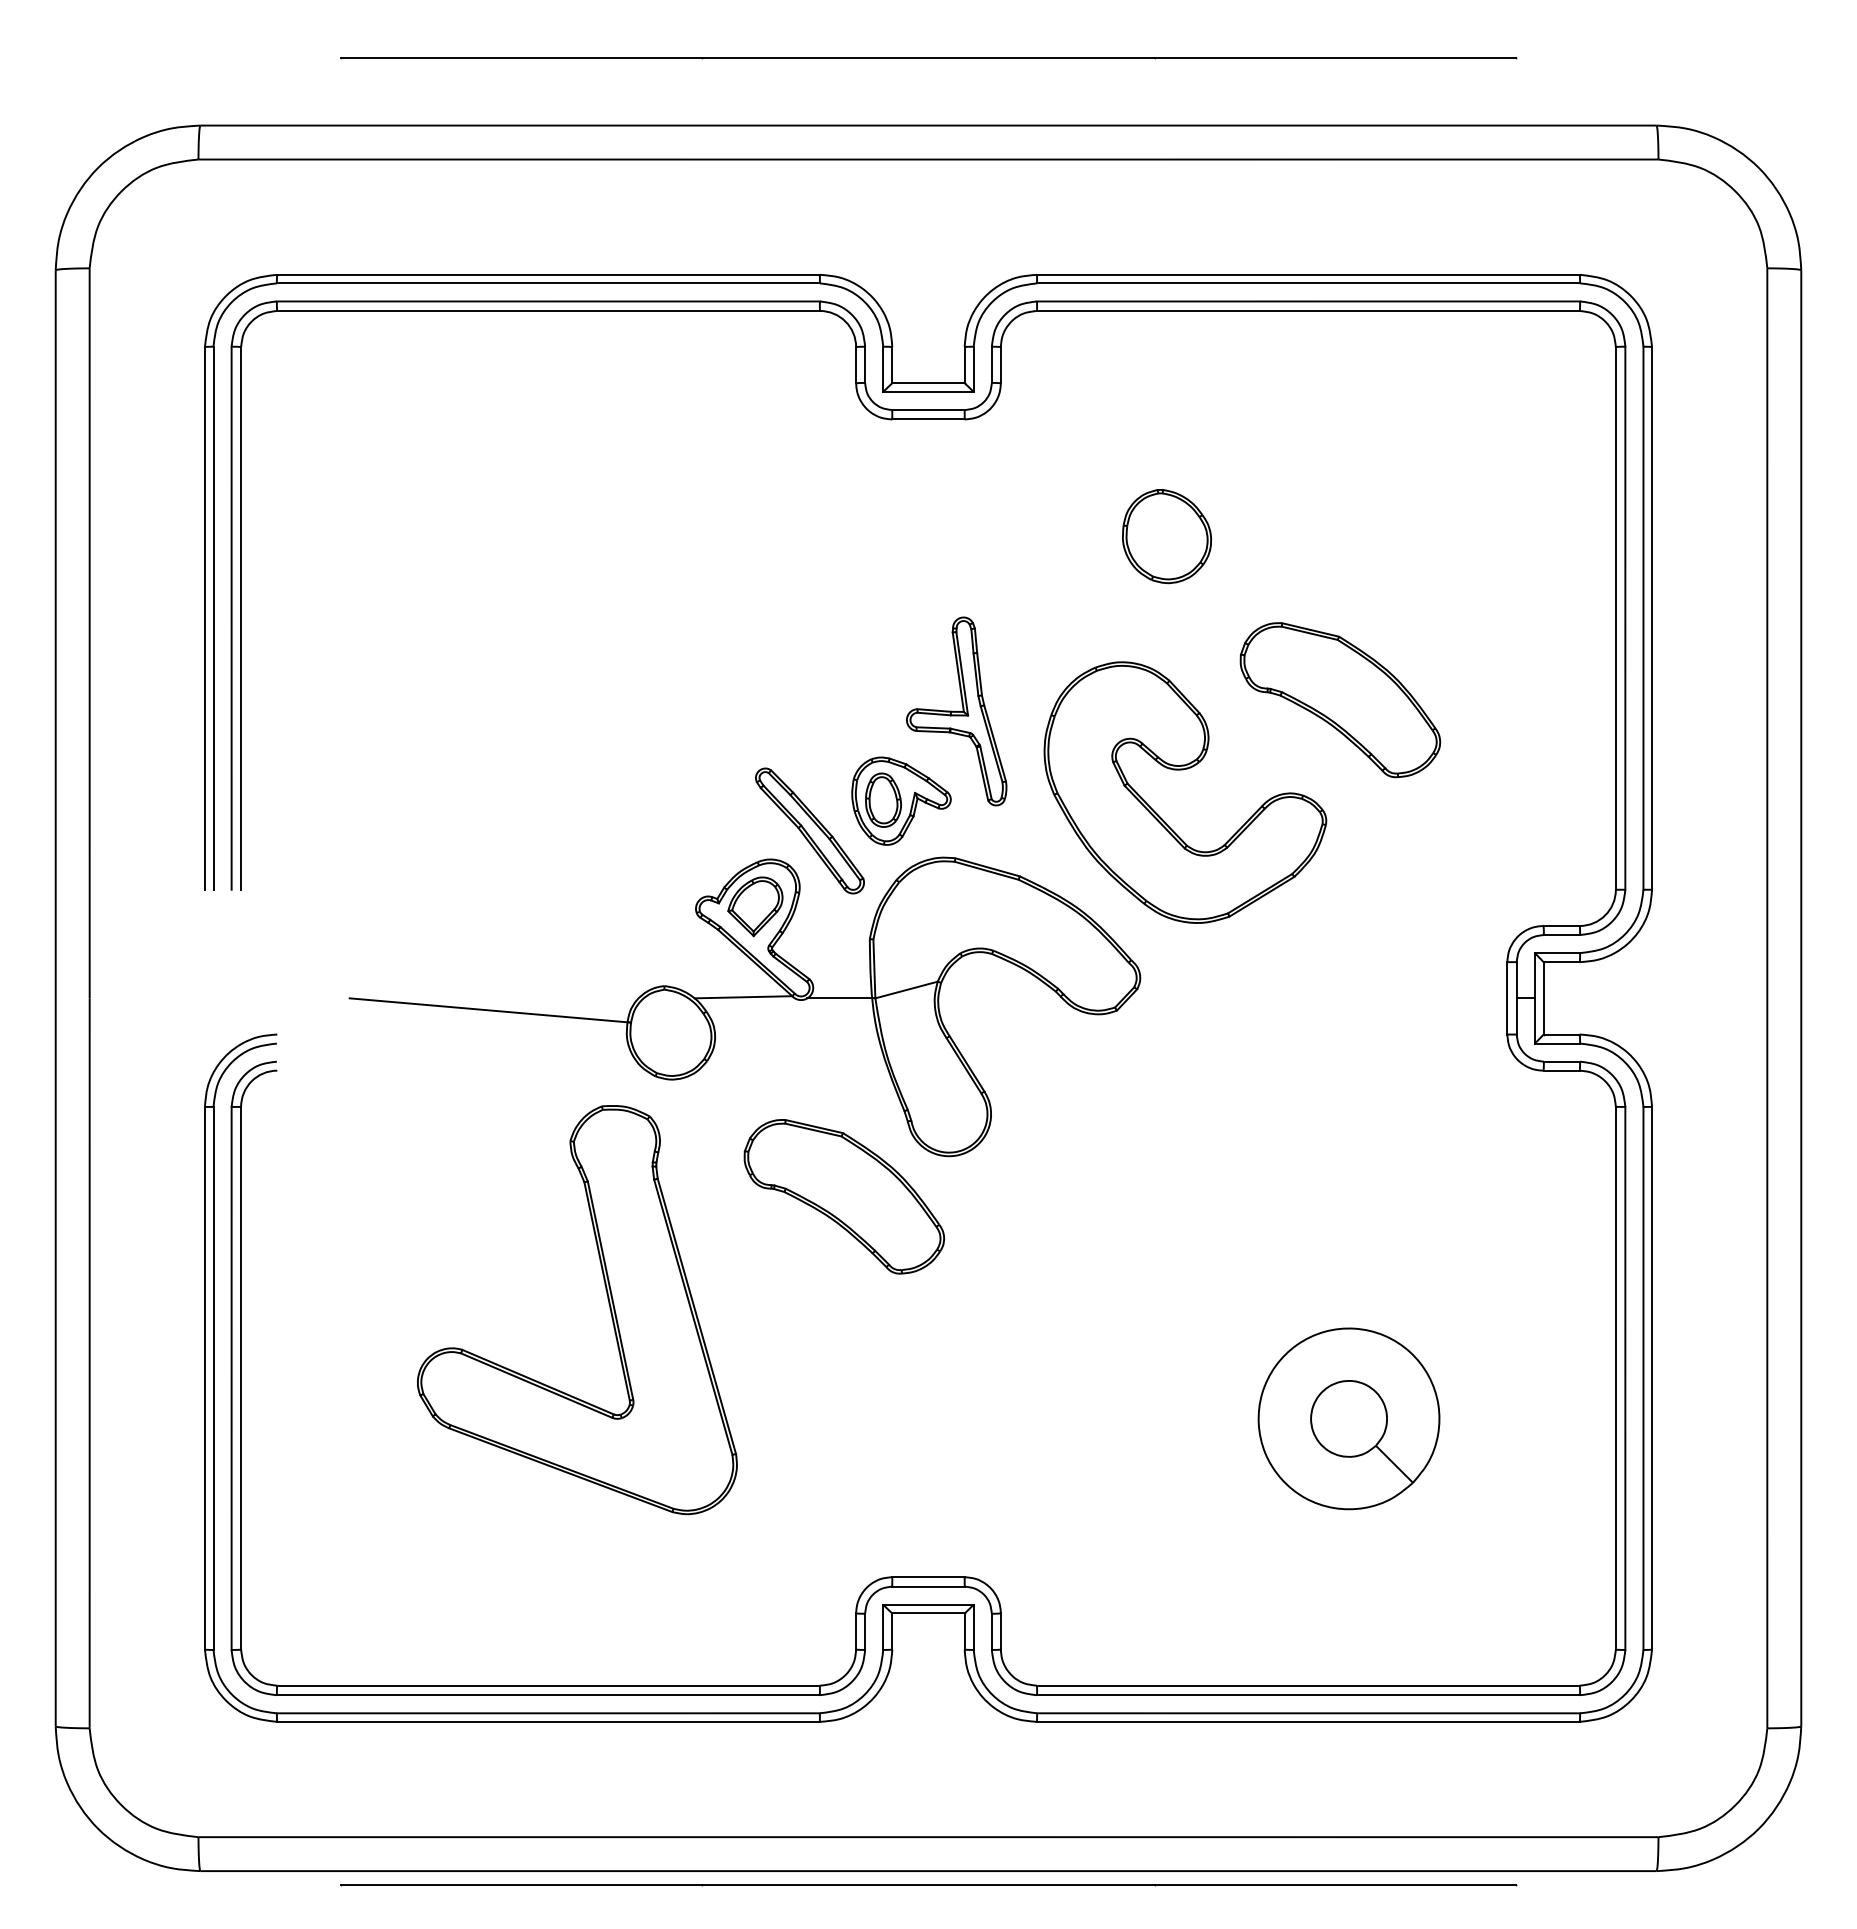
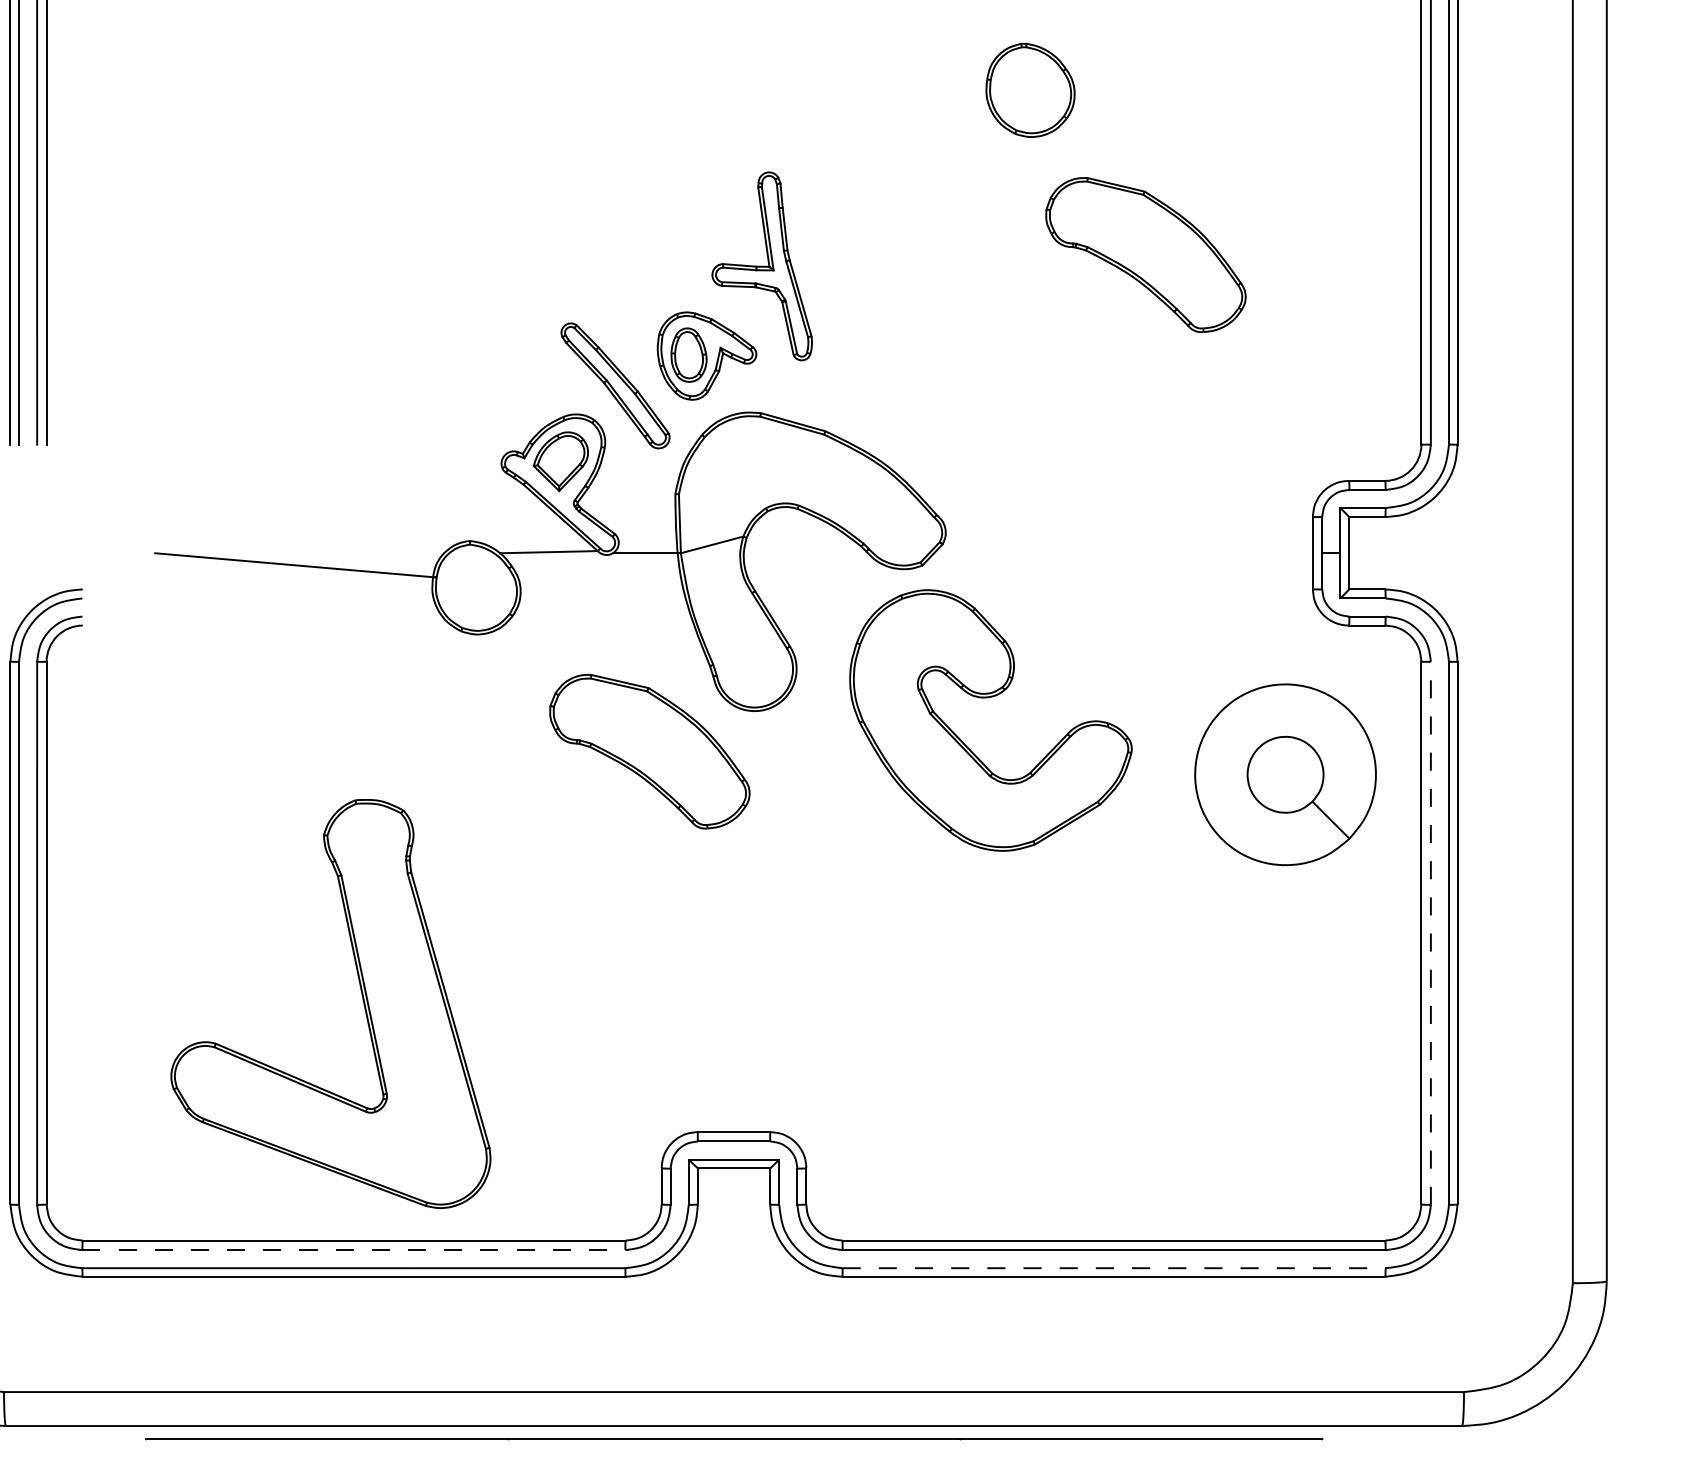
part: (1166, 536) -> (1030, 90), moved
part: (1183, 770) -> (989, 698), moved
part: (608, 1304) -> (362, 998), moved
line: (1625, 1378) -> (1431, 933), solid -> dashed
part: (1348, 1418) -> (1285, 774), moved
line: (548, 1695) -> (354, 1250), solid -> dashed
line: (1308, 1713) -> (1114, 1268), solid -> dashed

